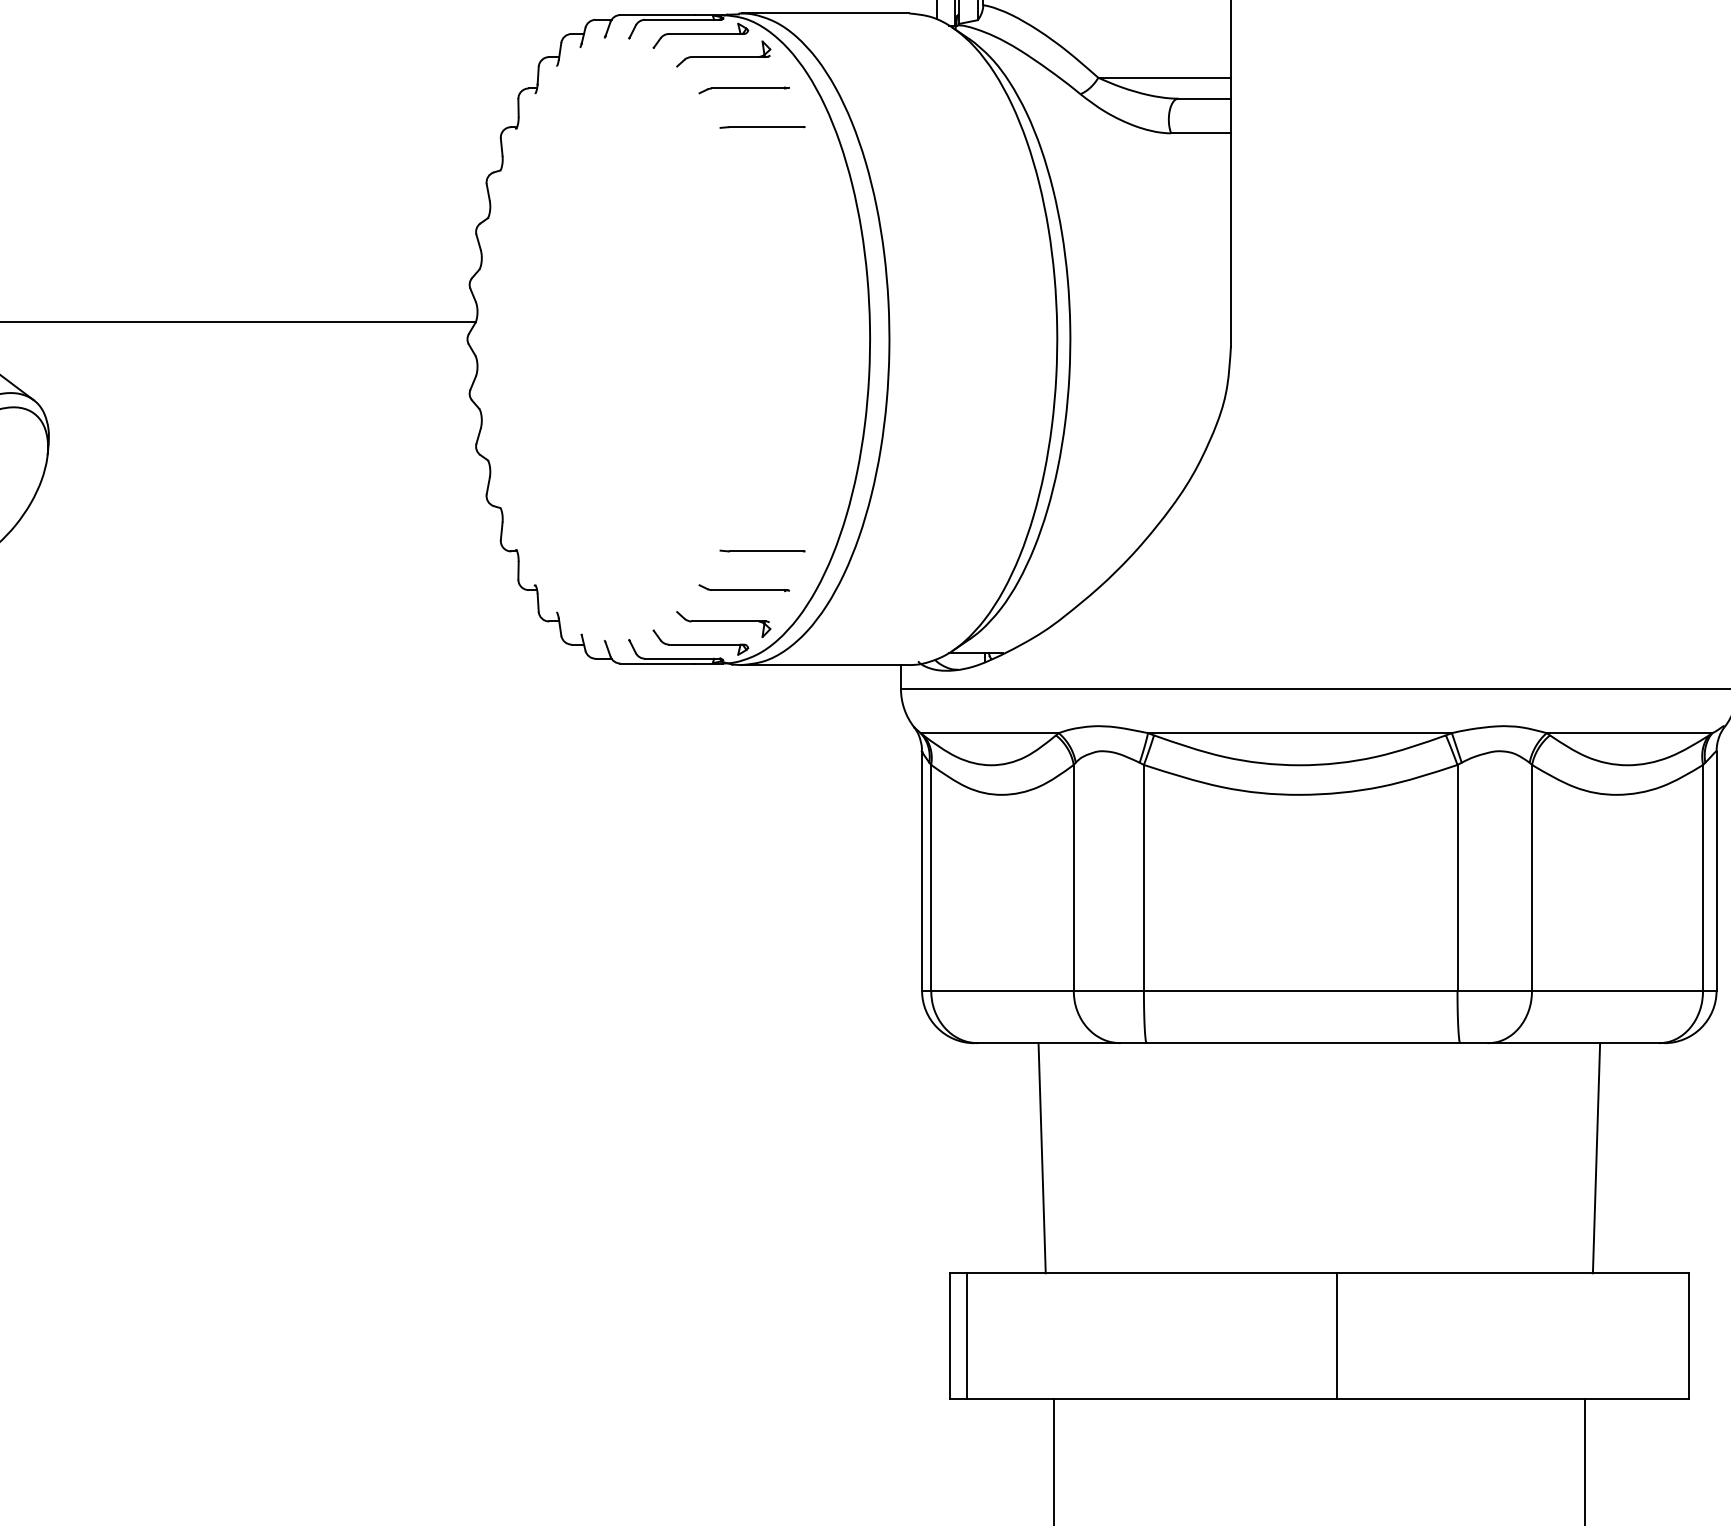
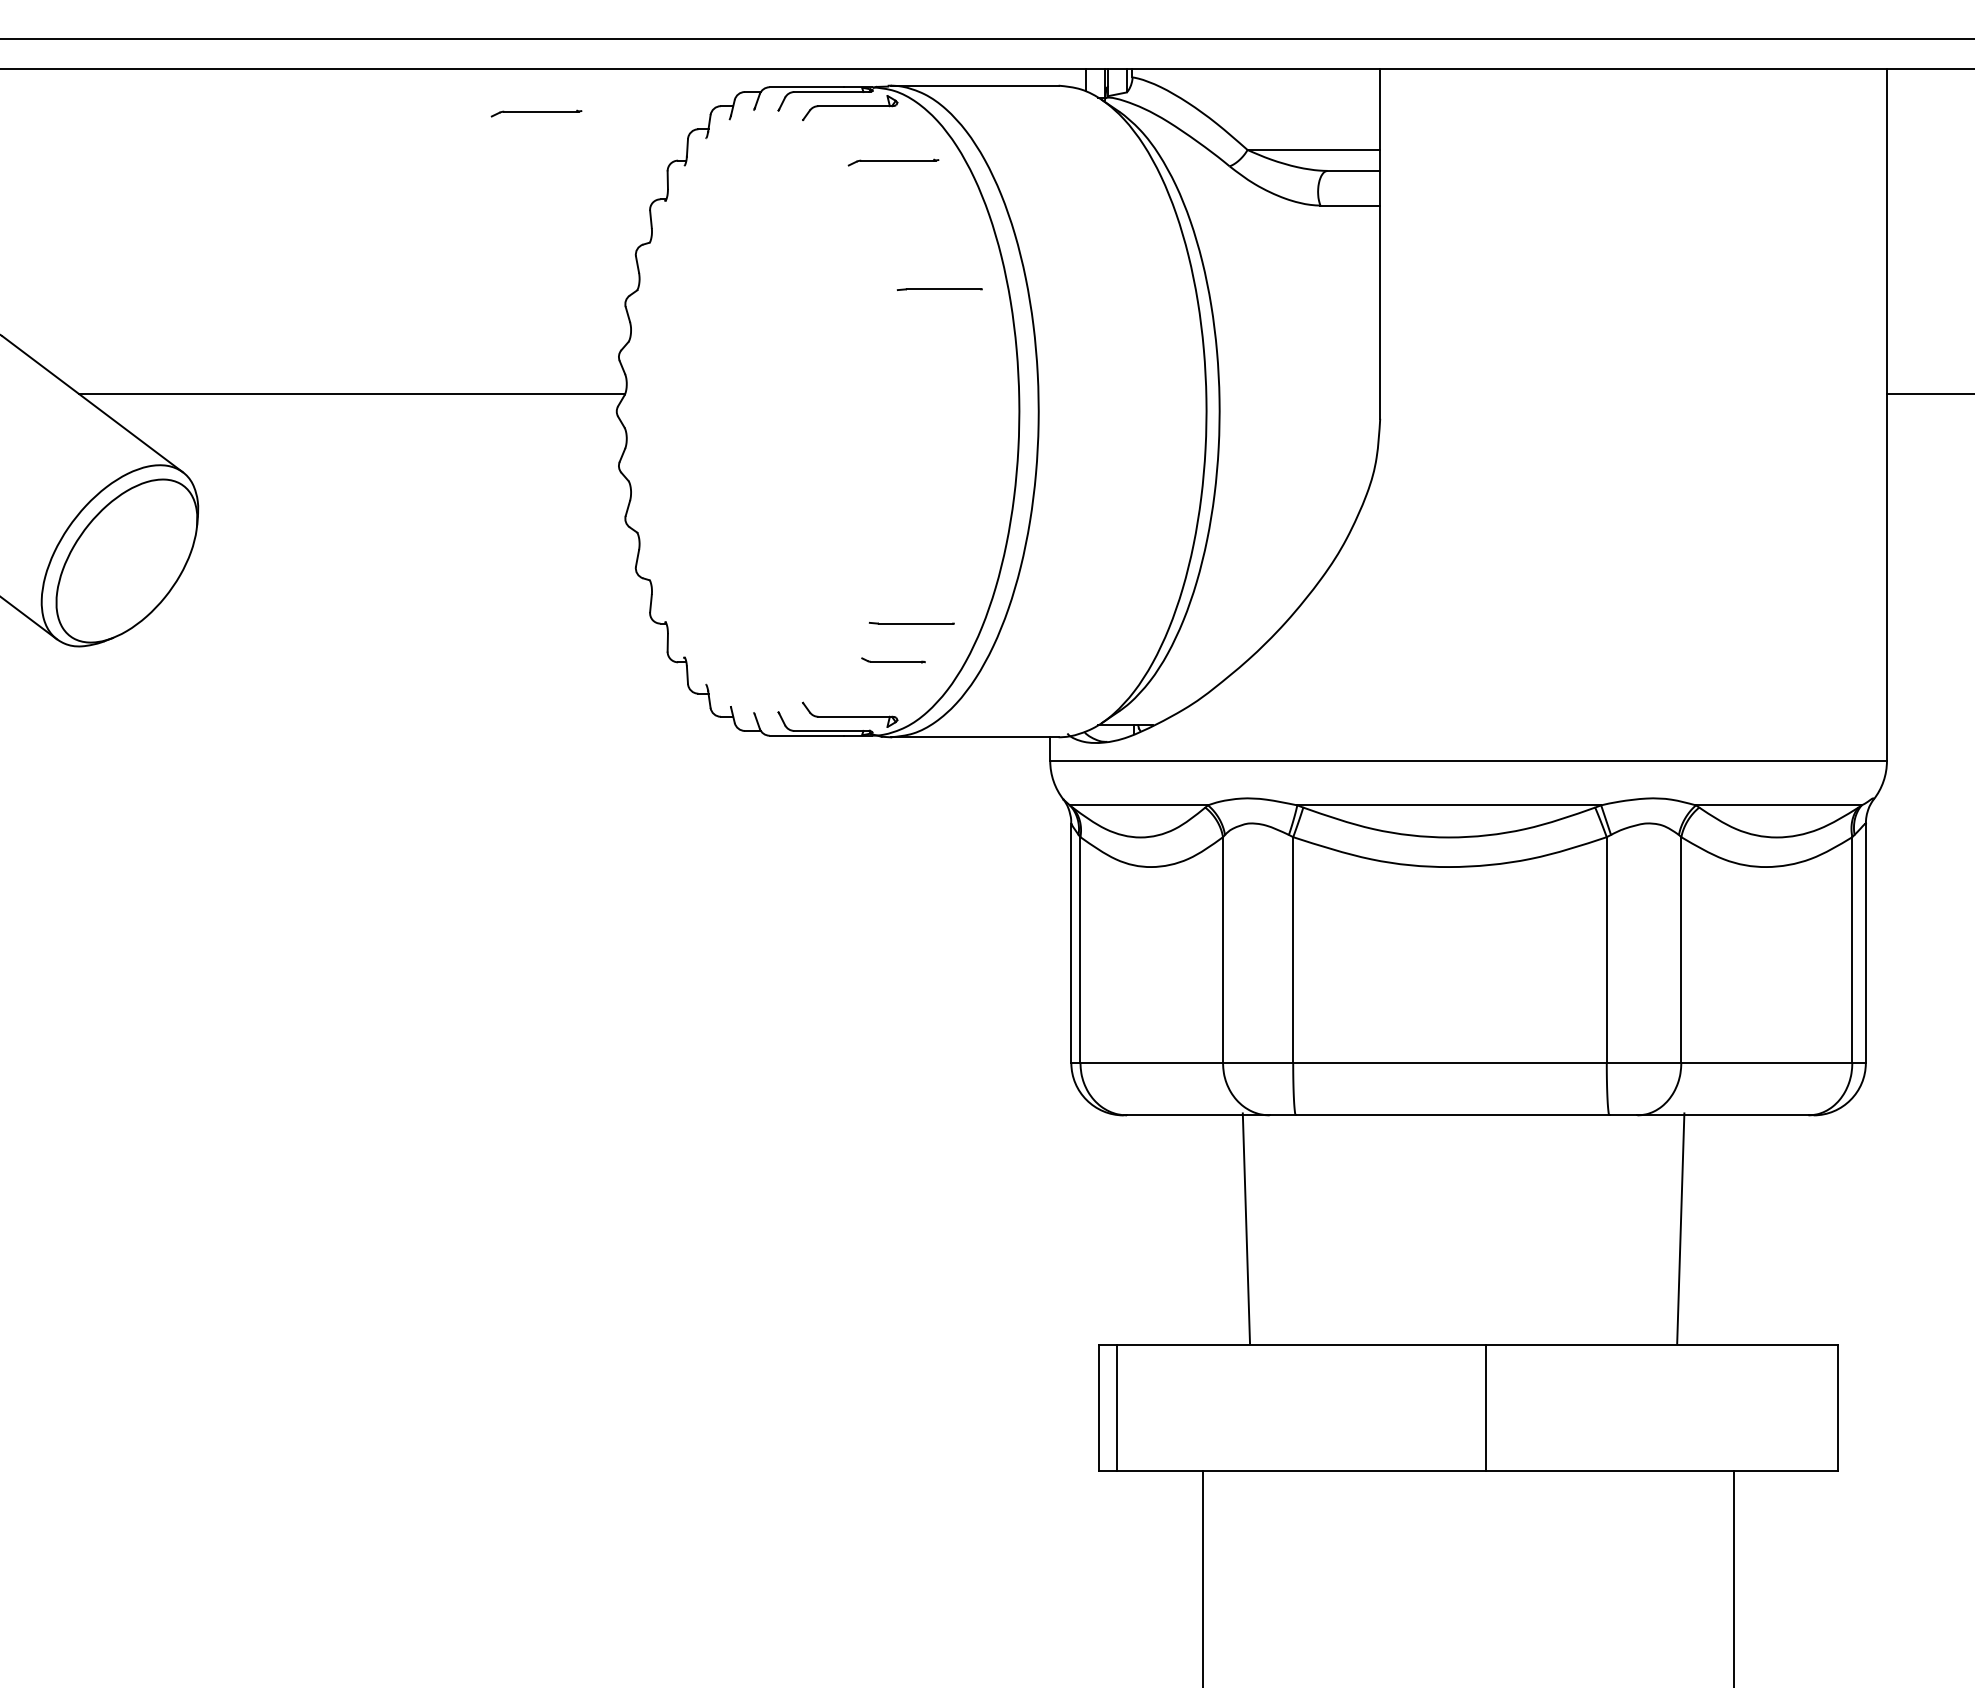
part: (387, 41) -> (536, 113), added
part: (723, 53) -> (872, 125), removed
line: (762, 127) -> (939, 289), moved
part: (744, 588) -> (893, 660), size x0.7
part: (723, 624) -> (872, 696), removed
line: (1042, 1158) -> (1246, 1228), moved
line: (1596, 1158) -> (1680, 1228), moved

